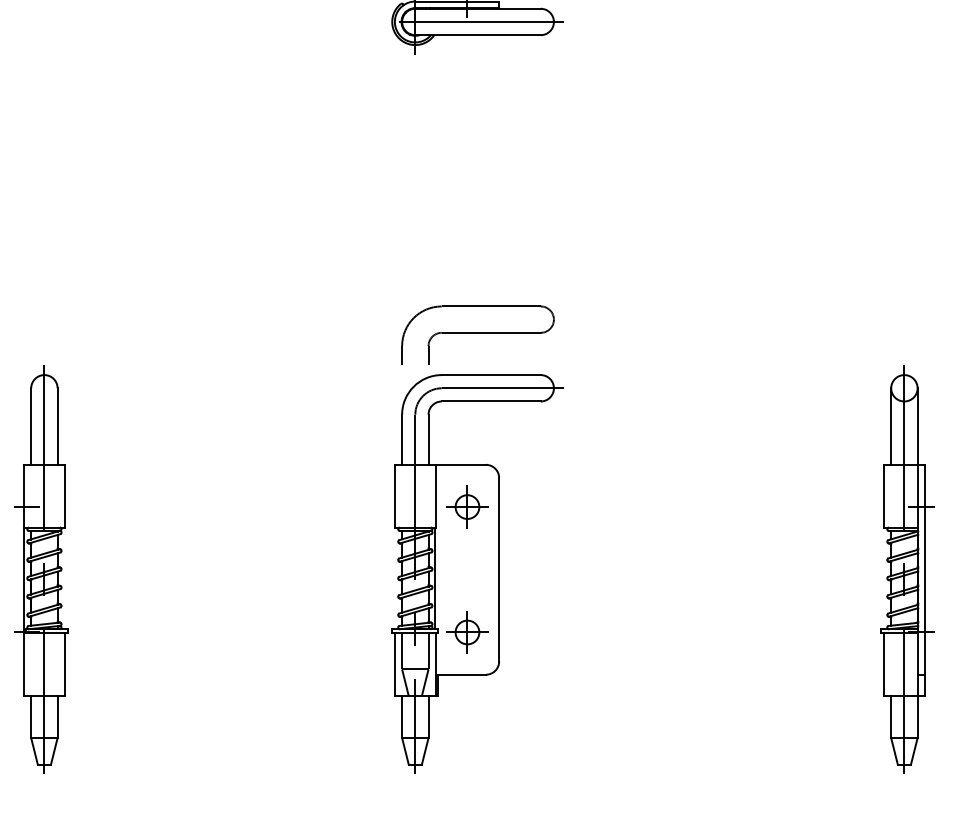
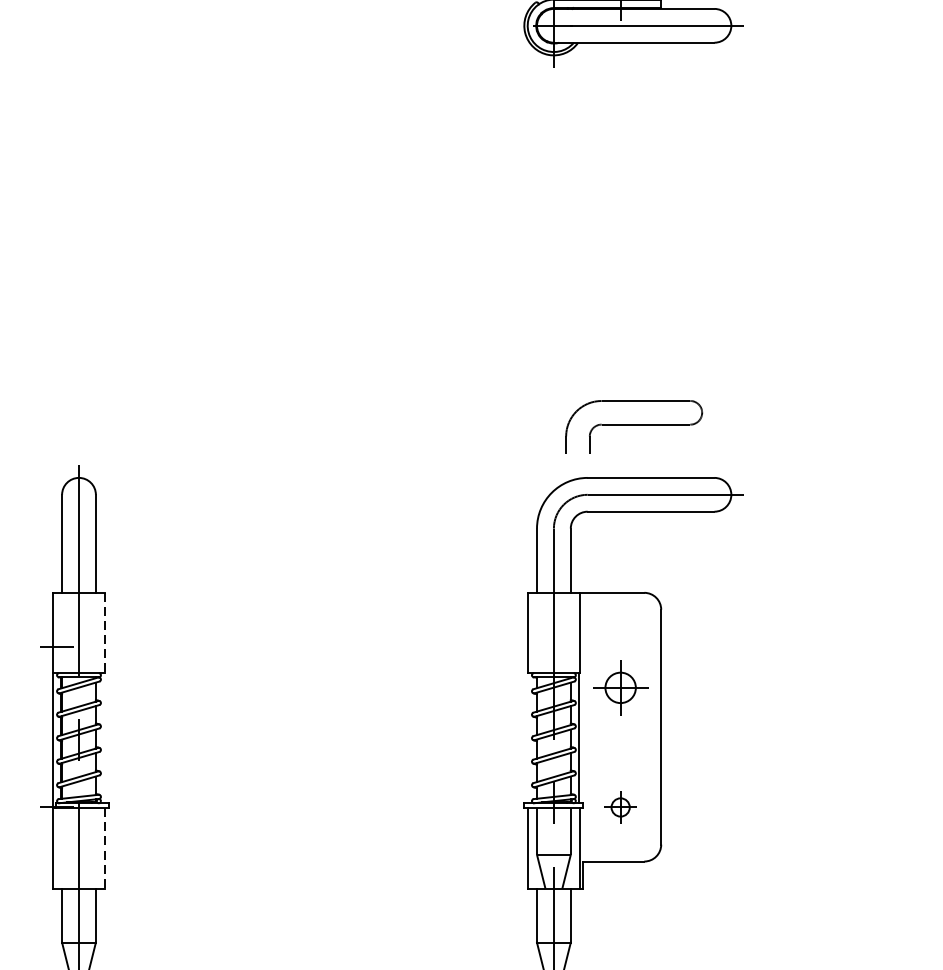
part: (477, 334) -> (633, 425), size x0.7
line: (64, 496) -> (104, 633), solid -> dashed
part: (467, 506) -> (620, 687), moved
part: (467, 632) -> (620, 807), size x0.6
line: (64, 665) -> (104, 849), solid -> dashed

